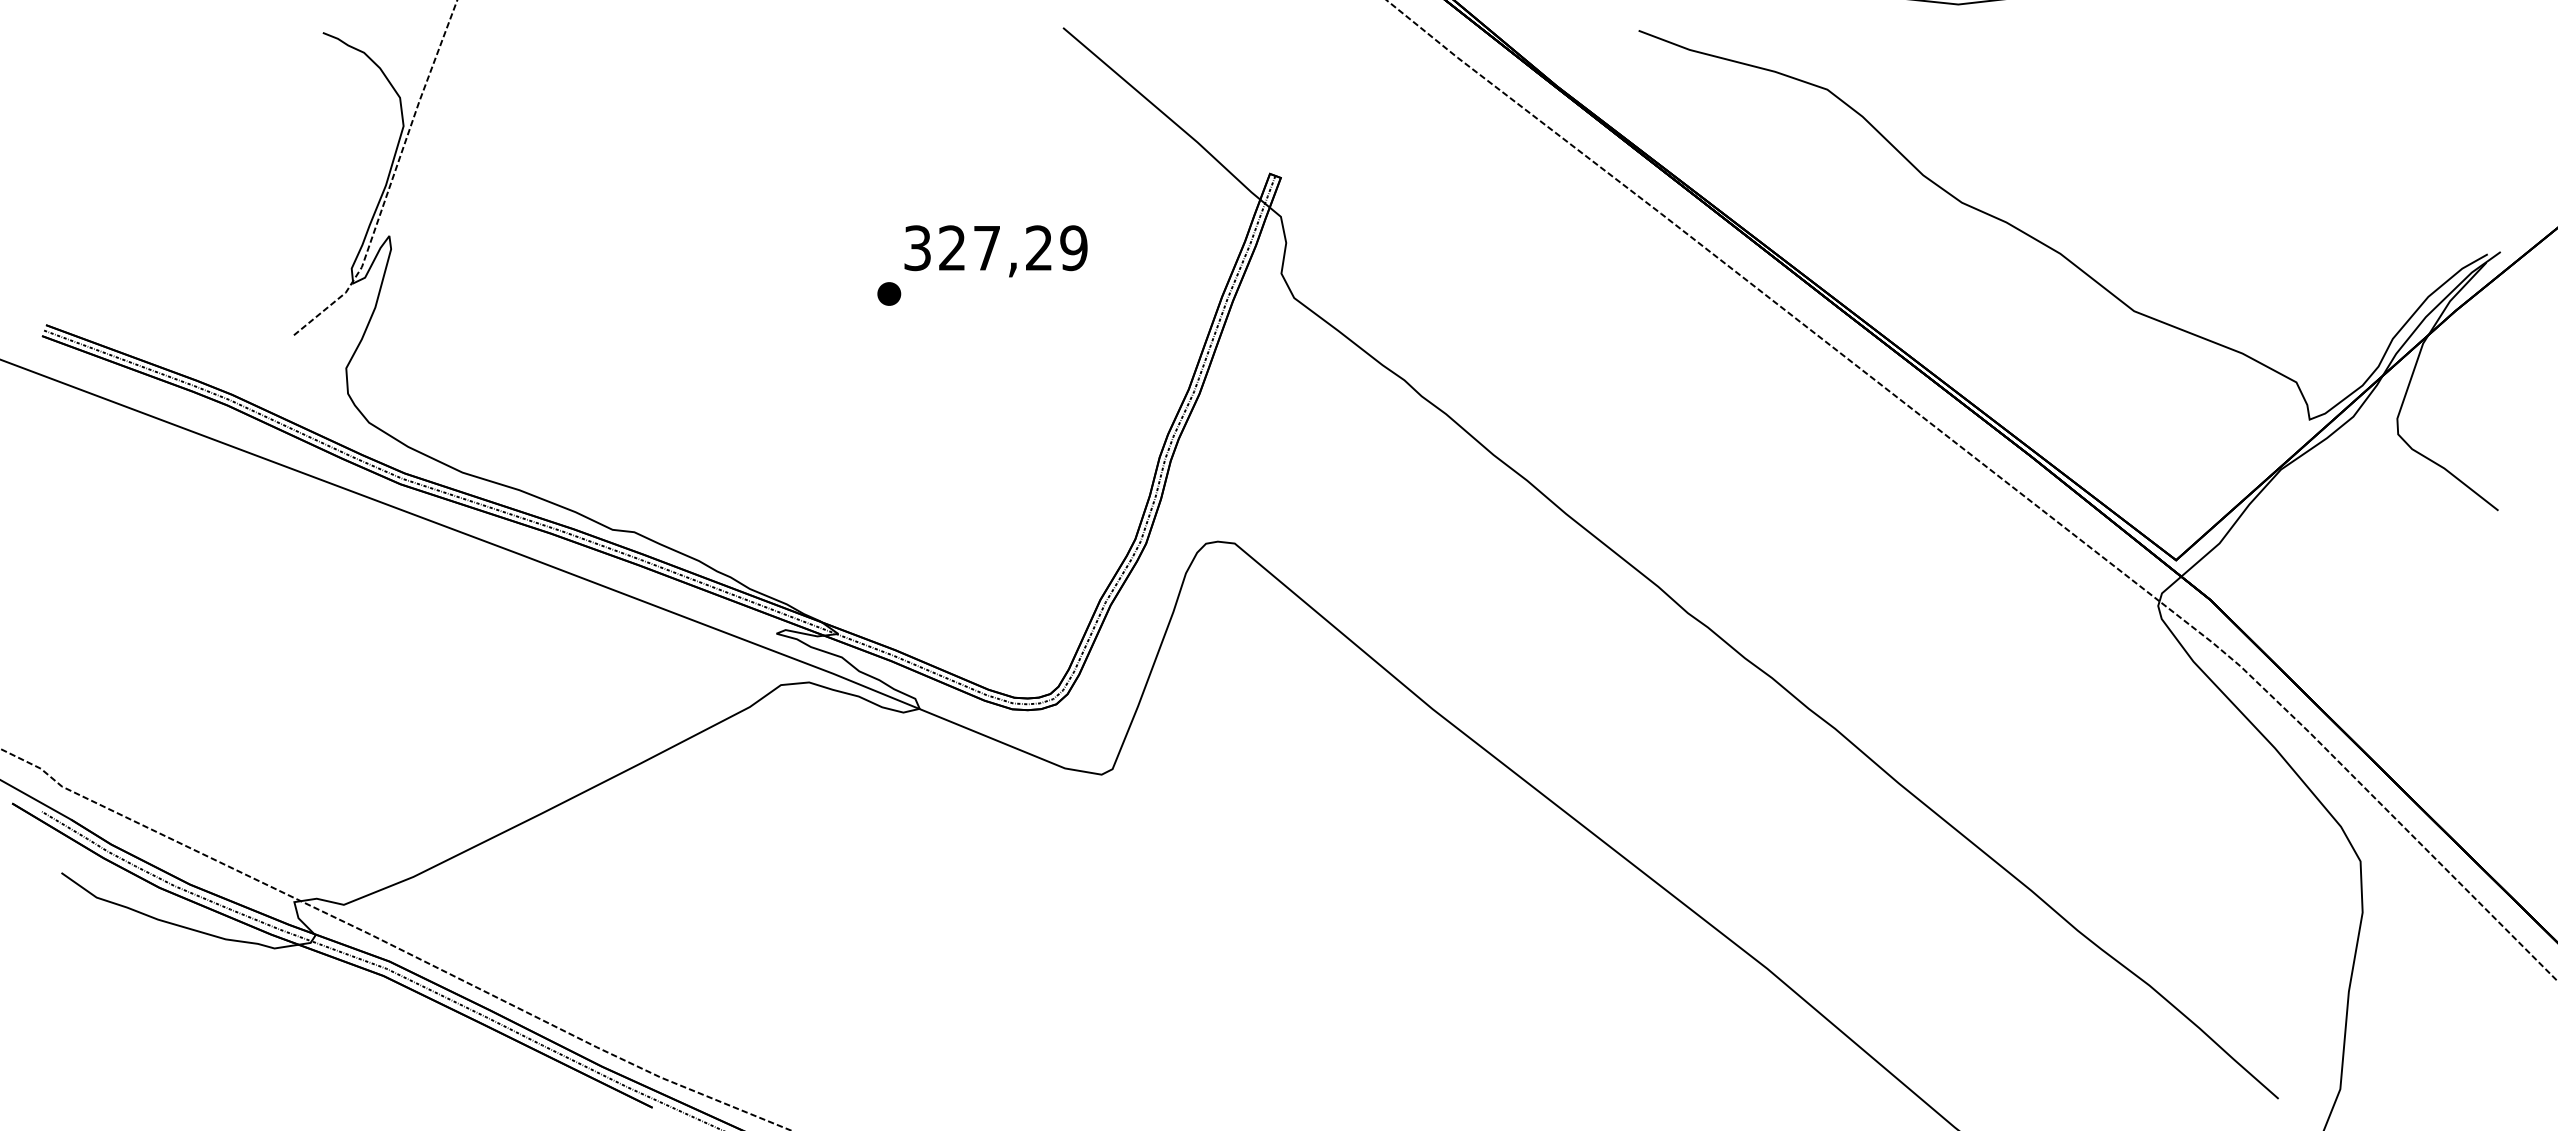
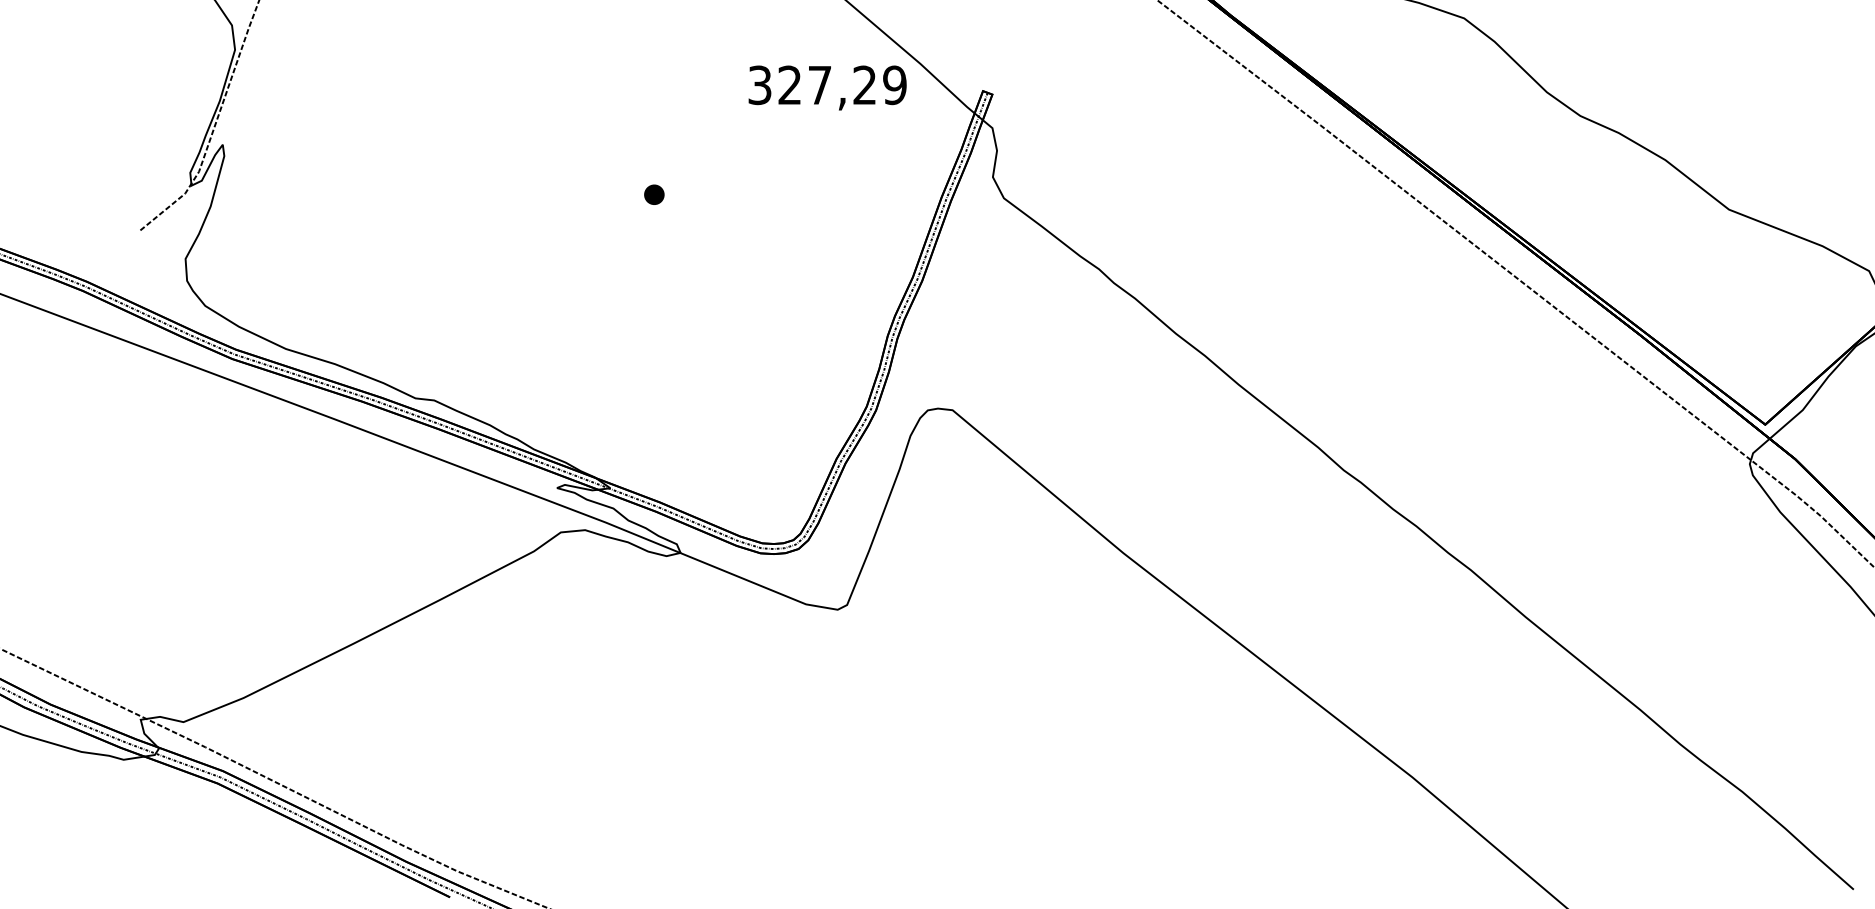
text: (995, 251) -> (827, 88), moved

